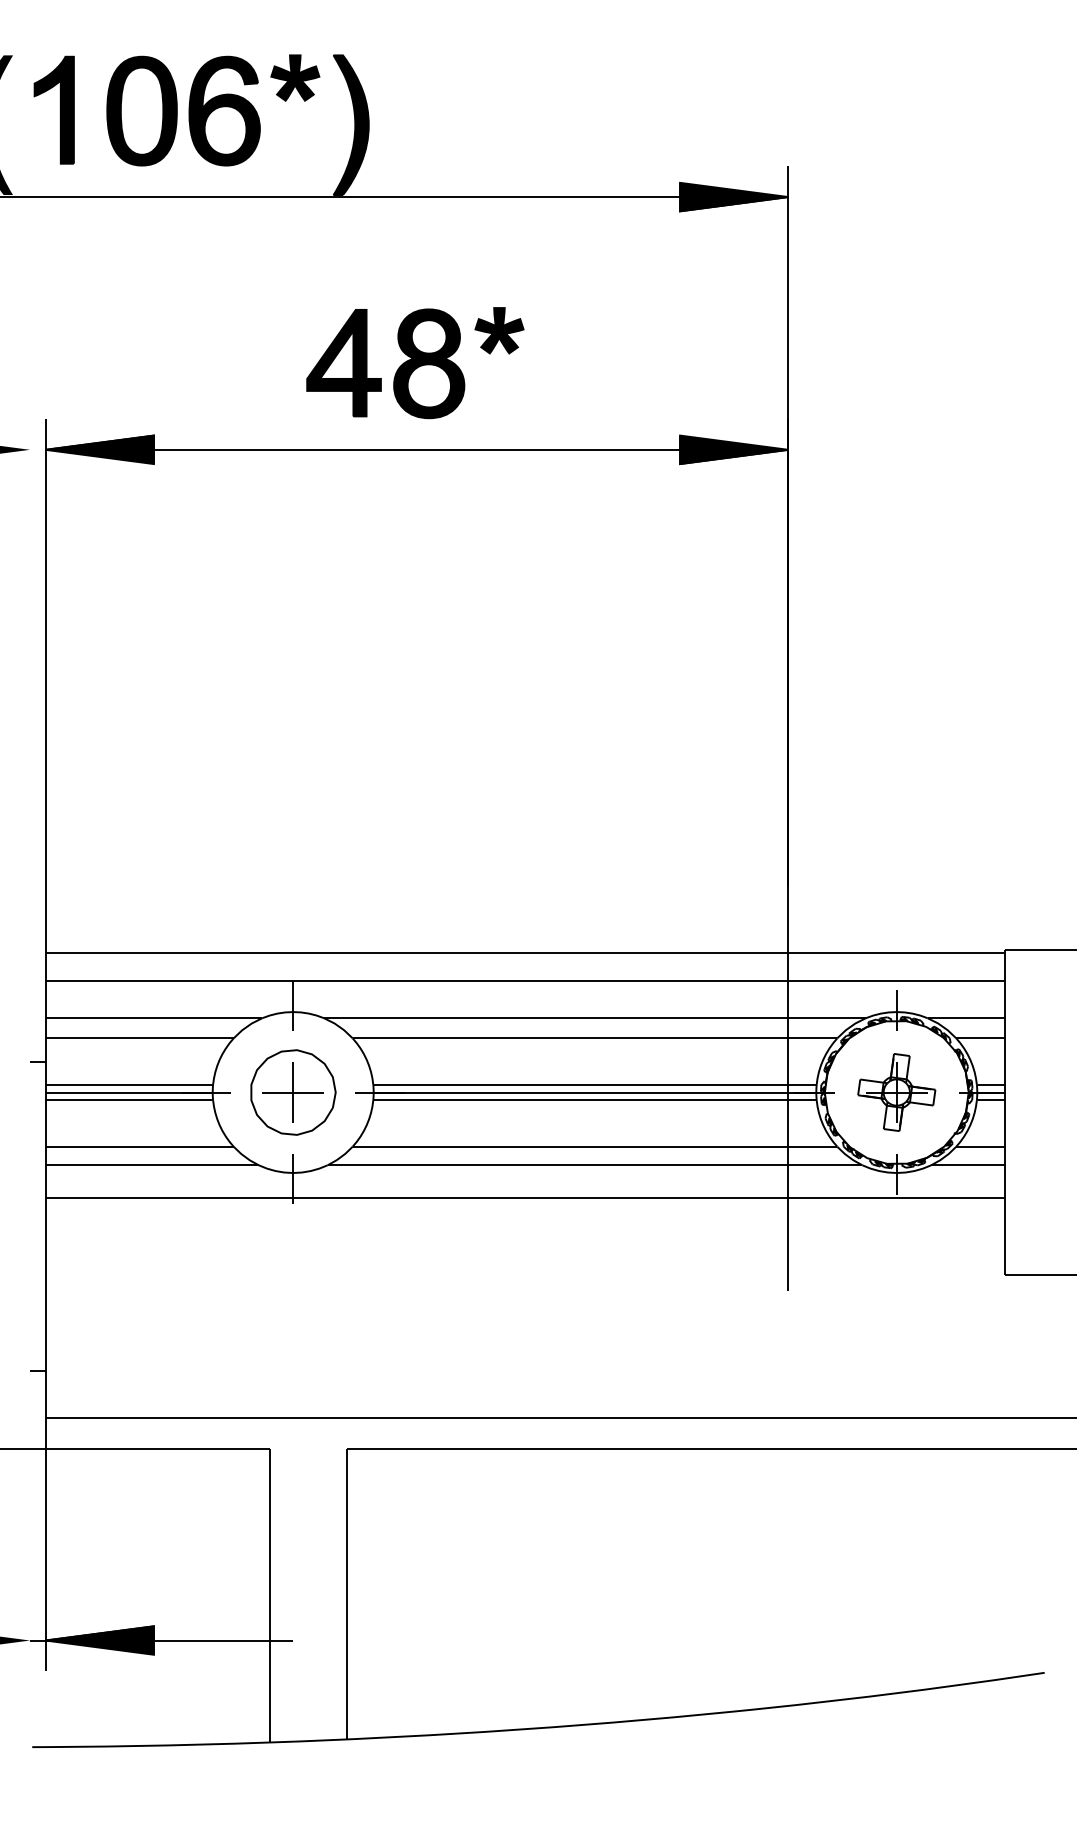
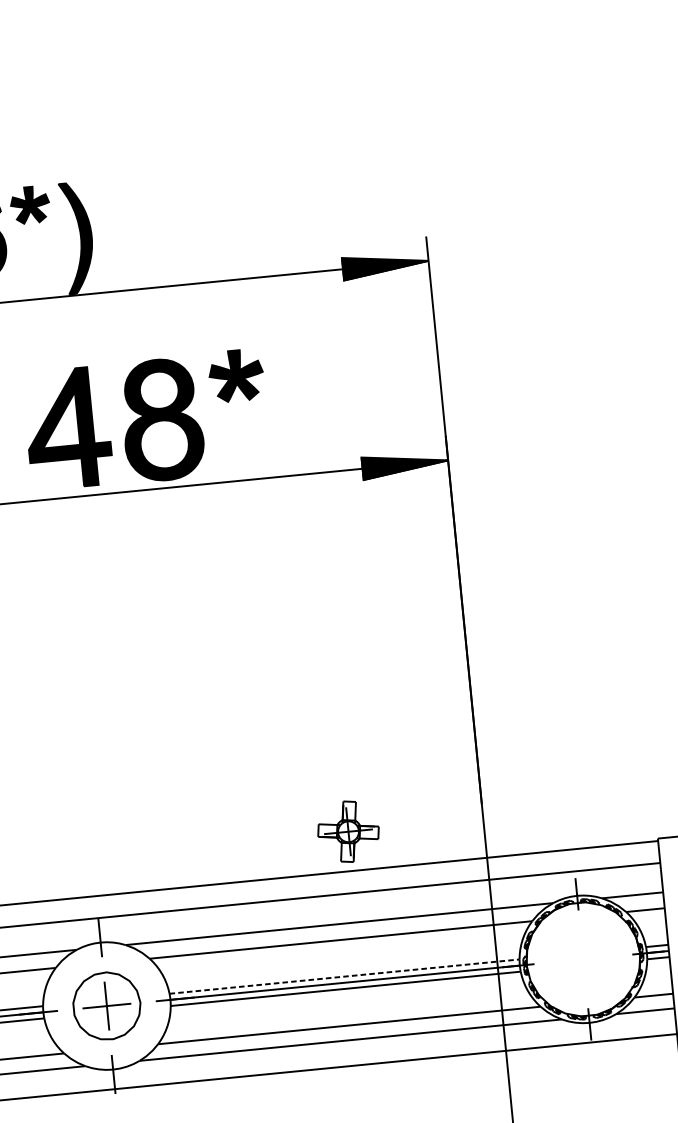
part: (415, 363) -> (147, 421), size x1.4
line: (594, 1084) -> (344, 976), solid -> dashed
part: (896, 1092) -> (348, 831), moved

